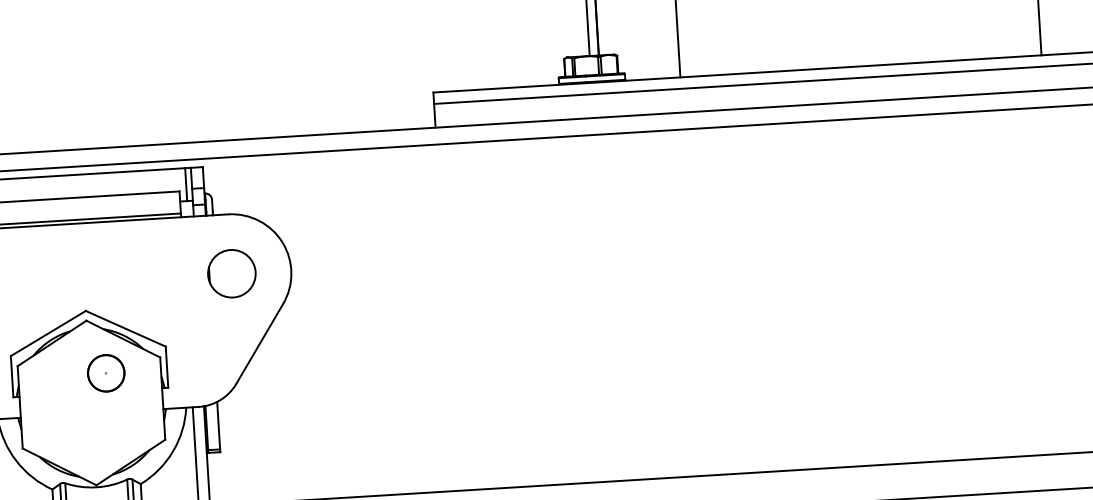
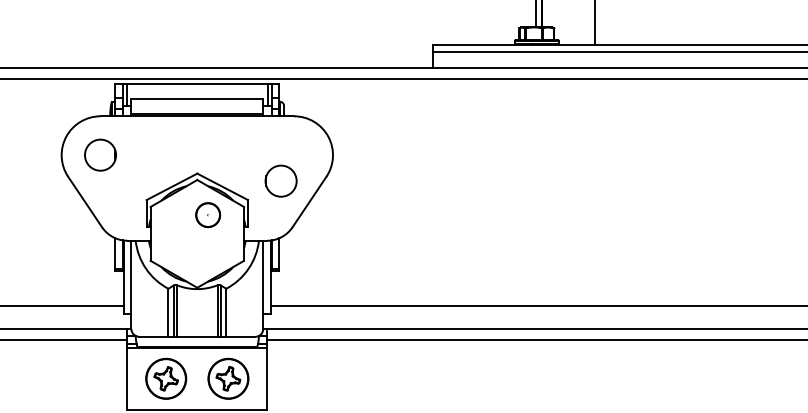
circle: (230, 272) -> (280, 180), moved

